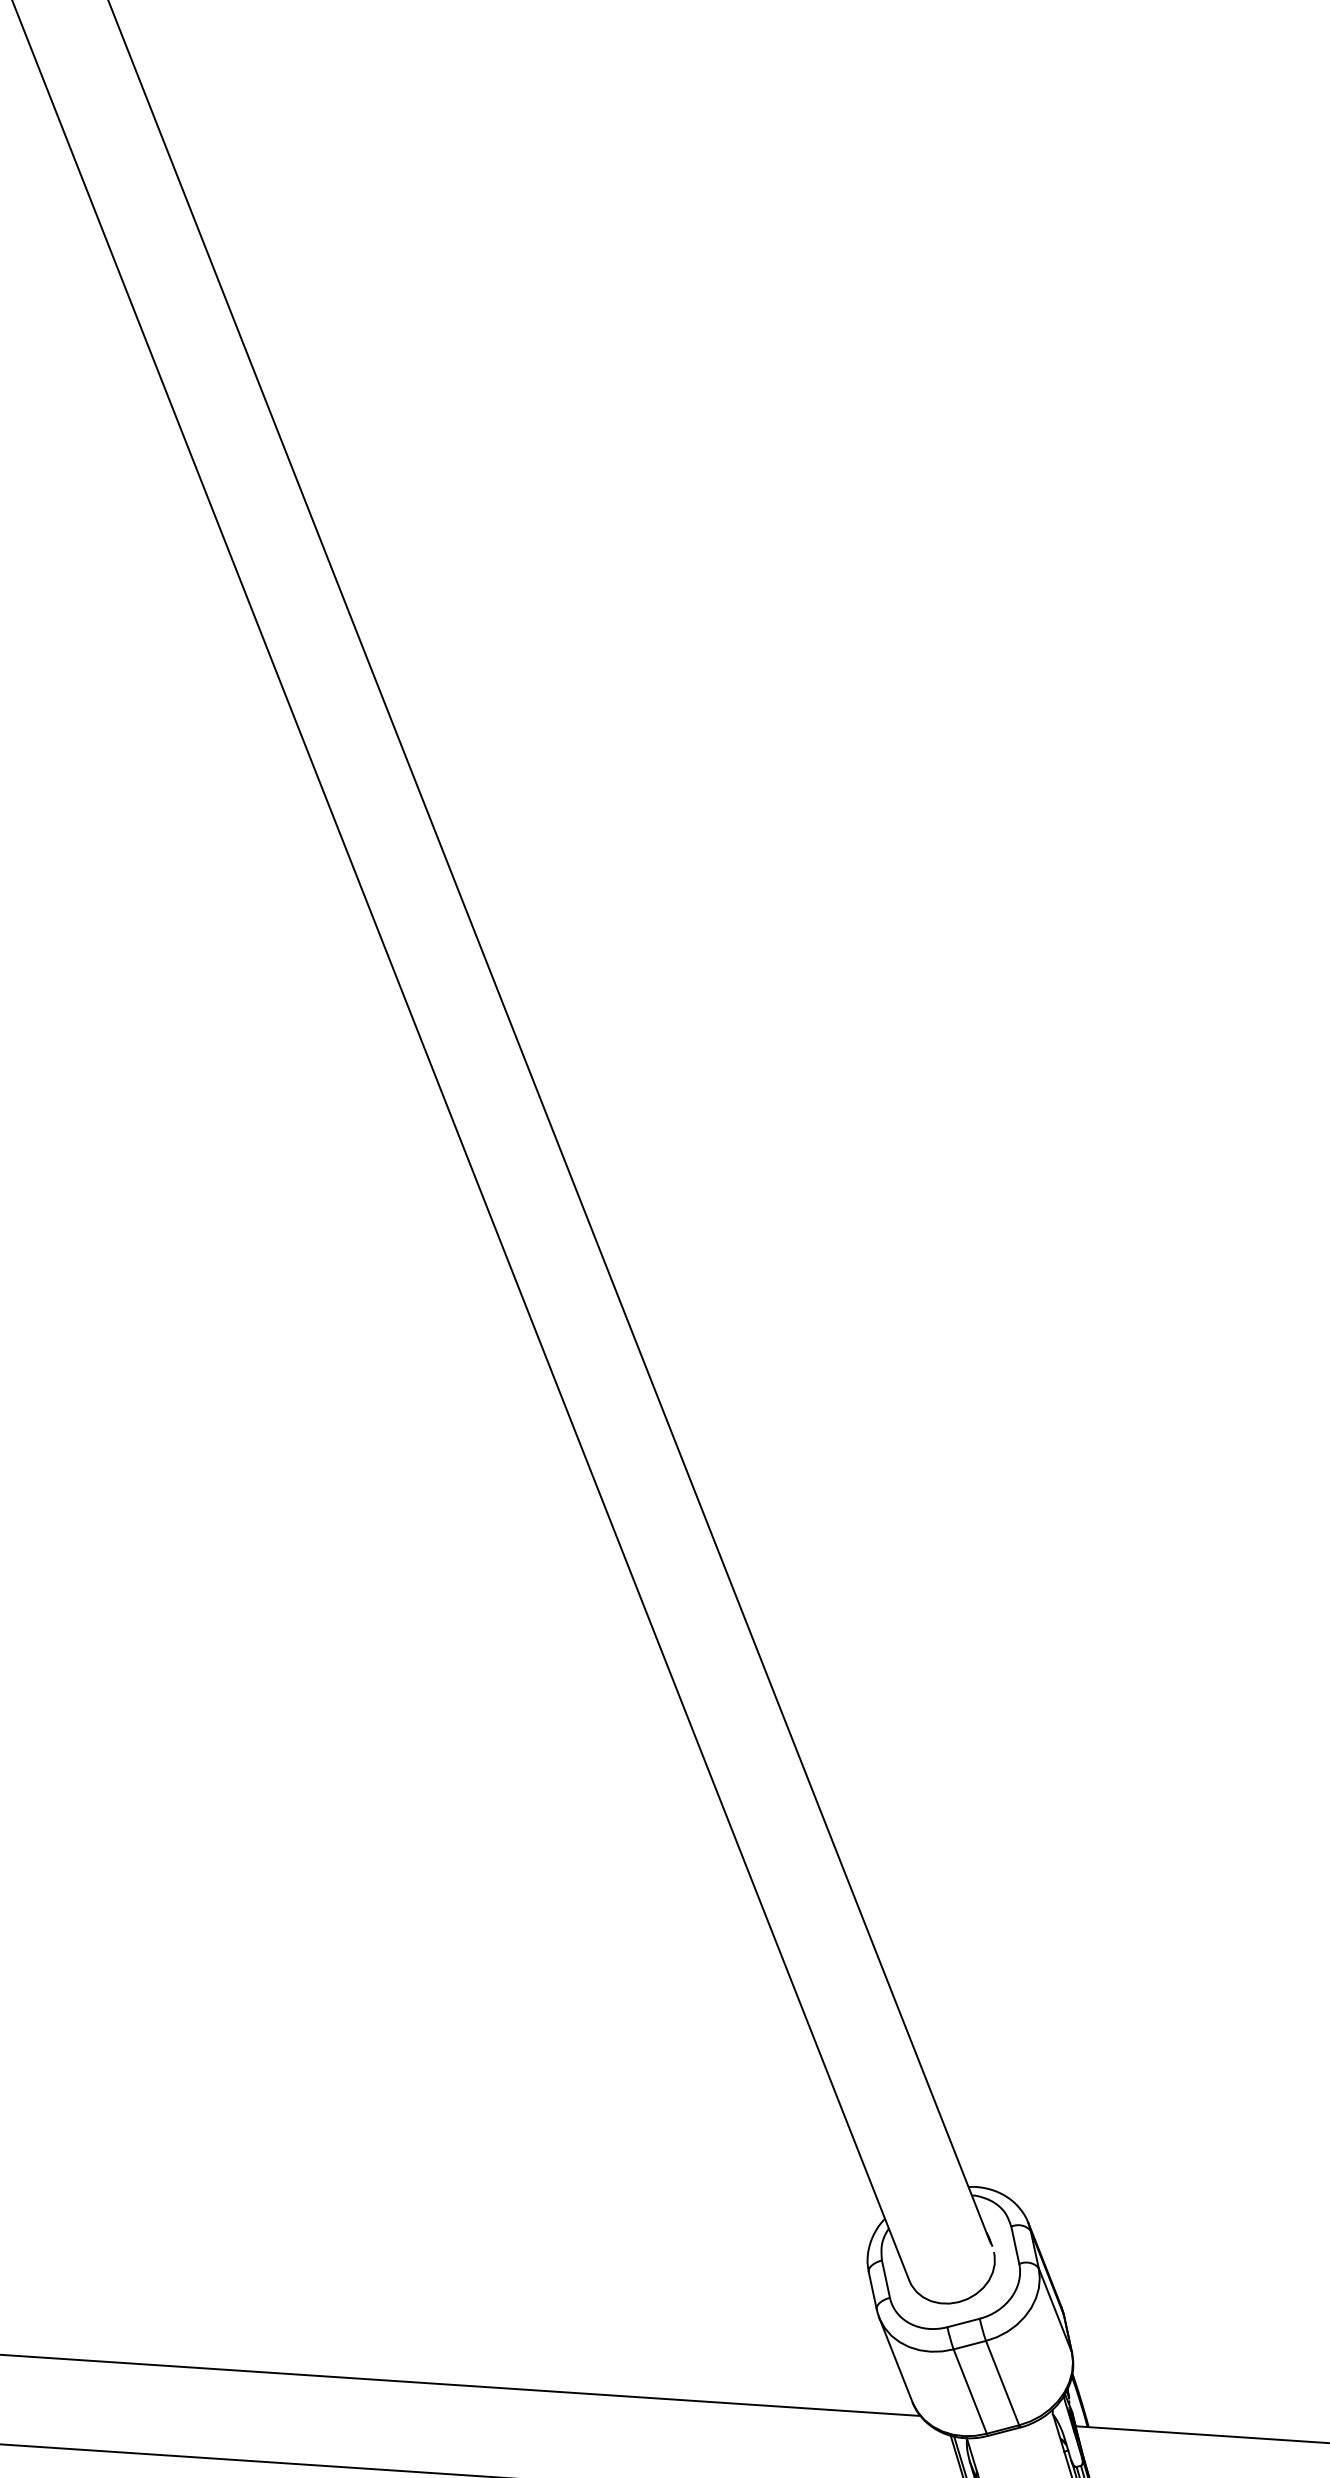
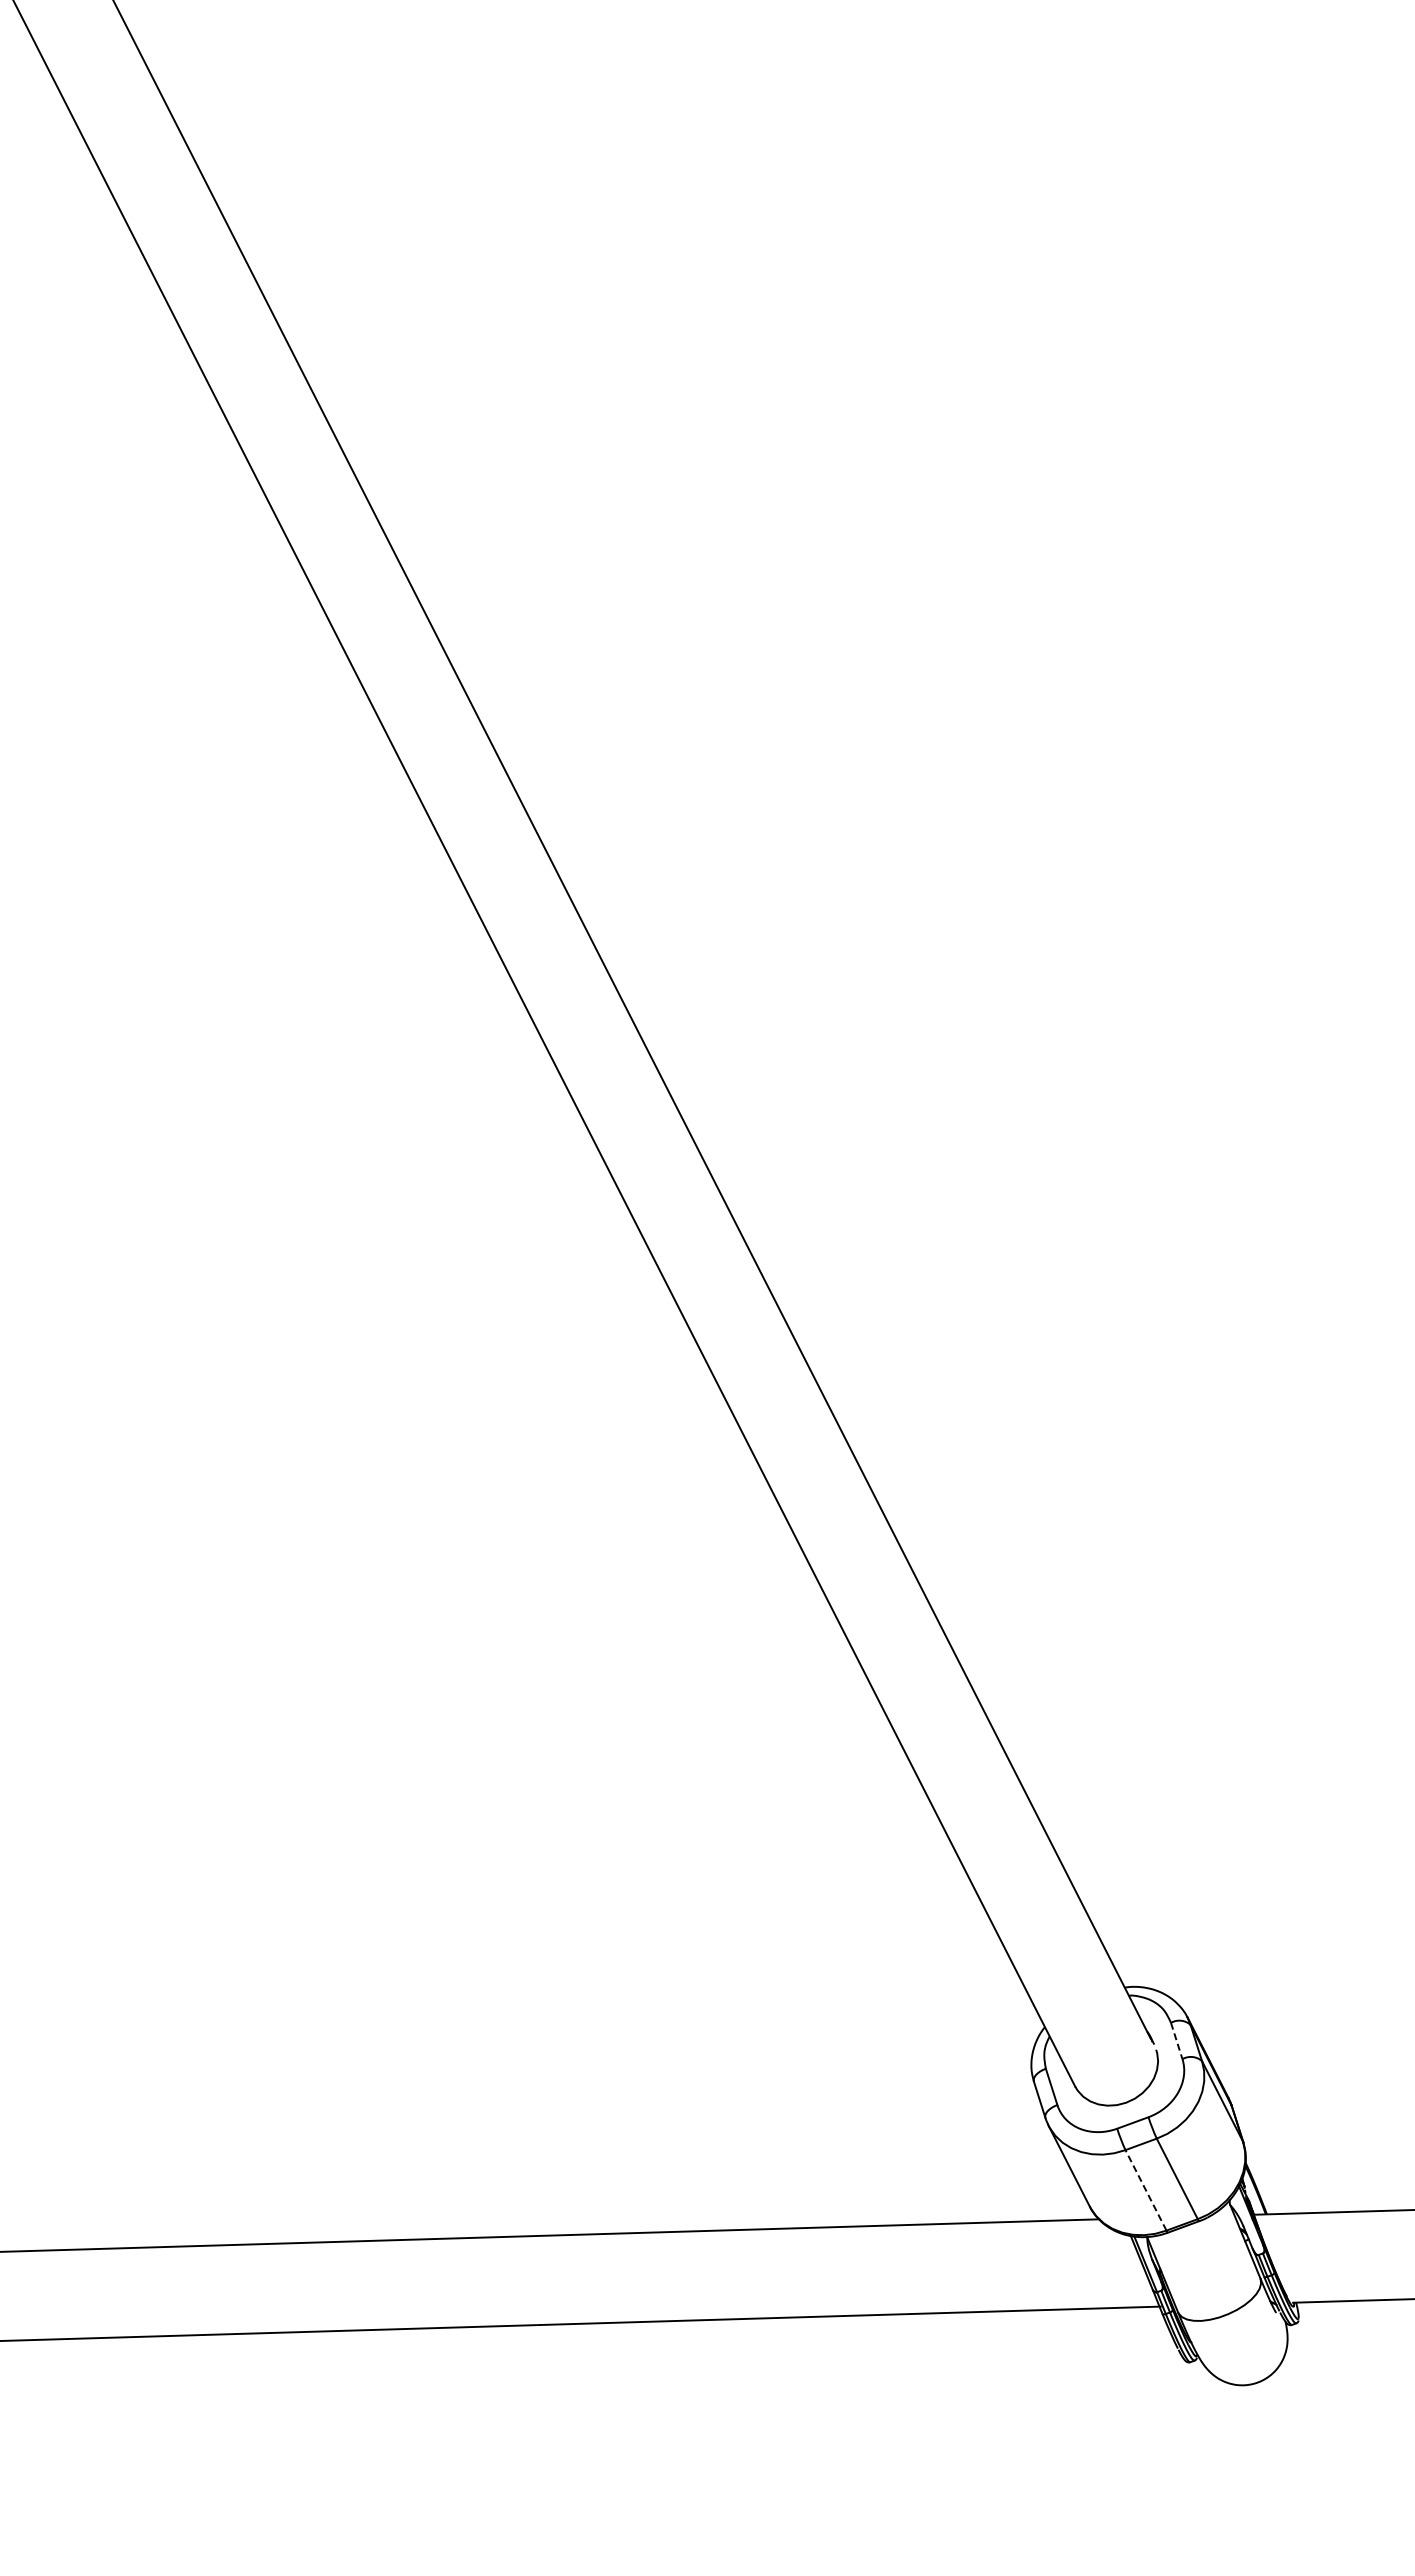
line: (1015, 2245) -> (1176, 2041), solid -> dashed
line: (969, 2390) -> (1145, 2189), solid -> dashed

